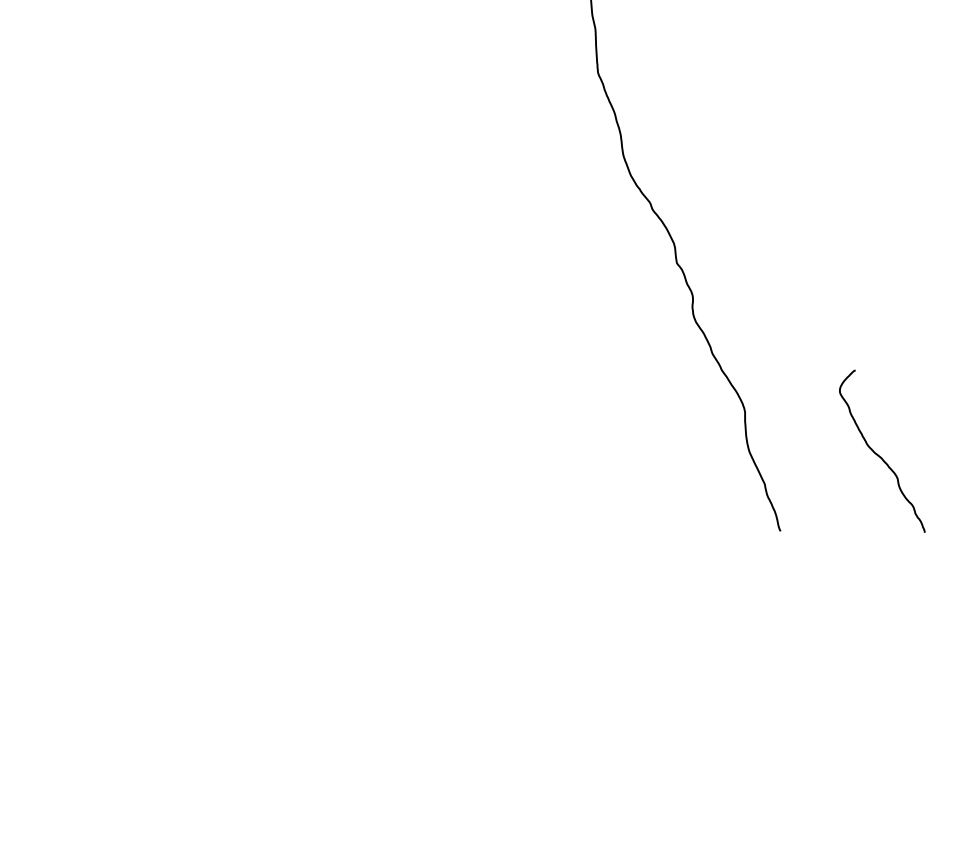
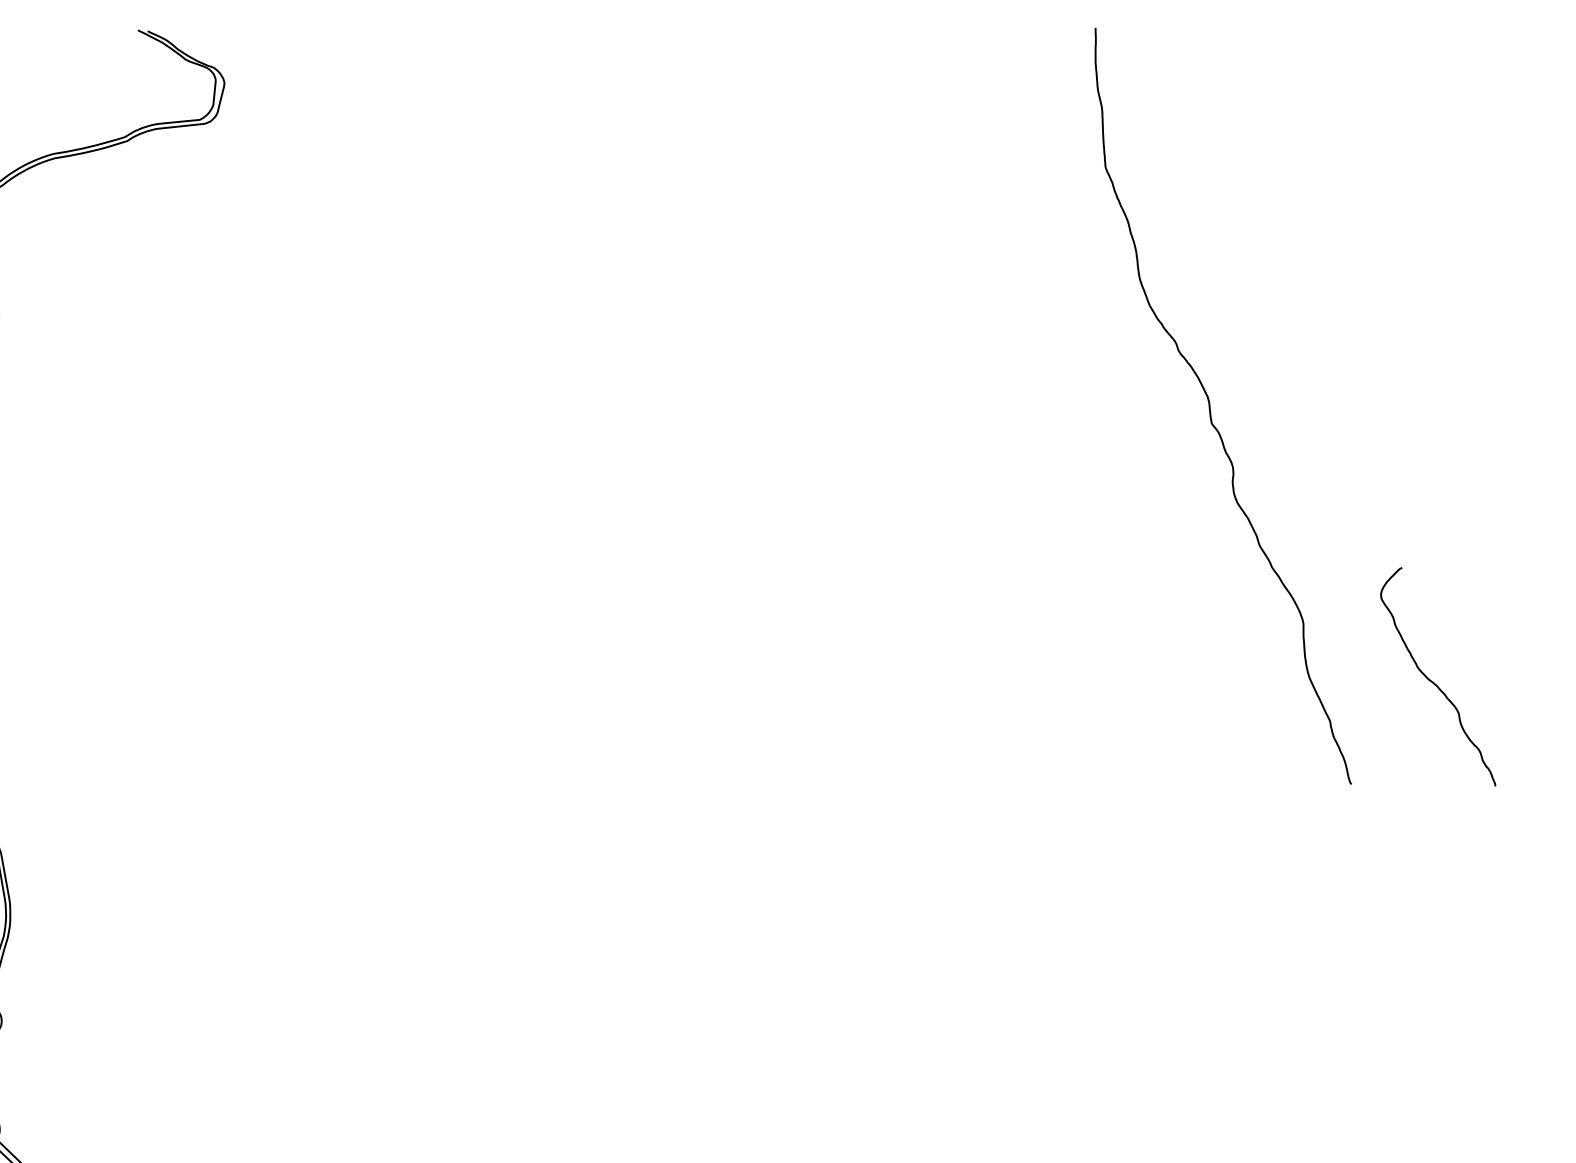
curve: (878, 454) -> (1433, 681), moved

